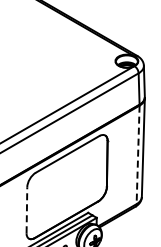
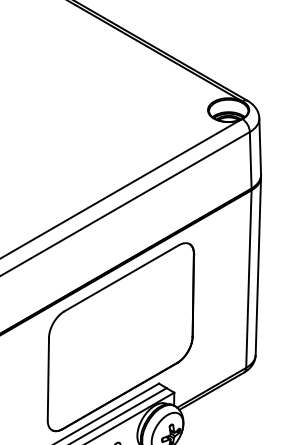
line: (138, 155) -> (249, 280), dashed -> solid
line: (26, 210) -> (47, 379), dashed -> solid

